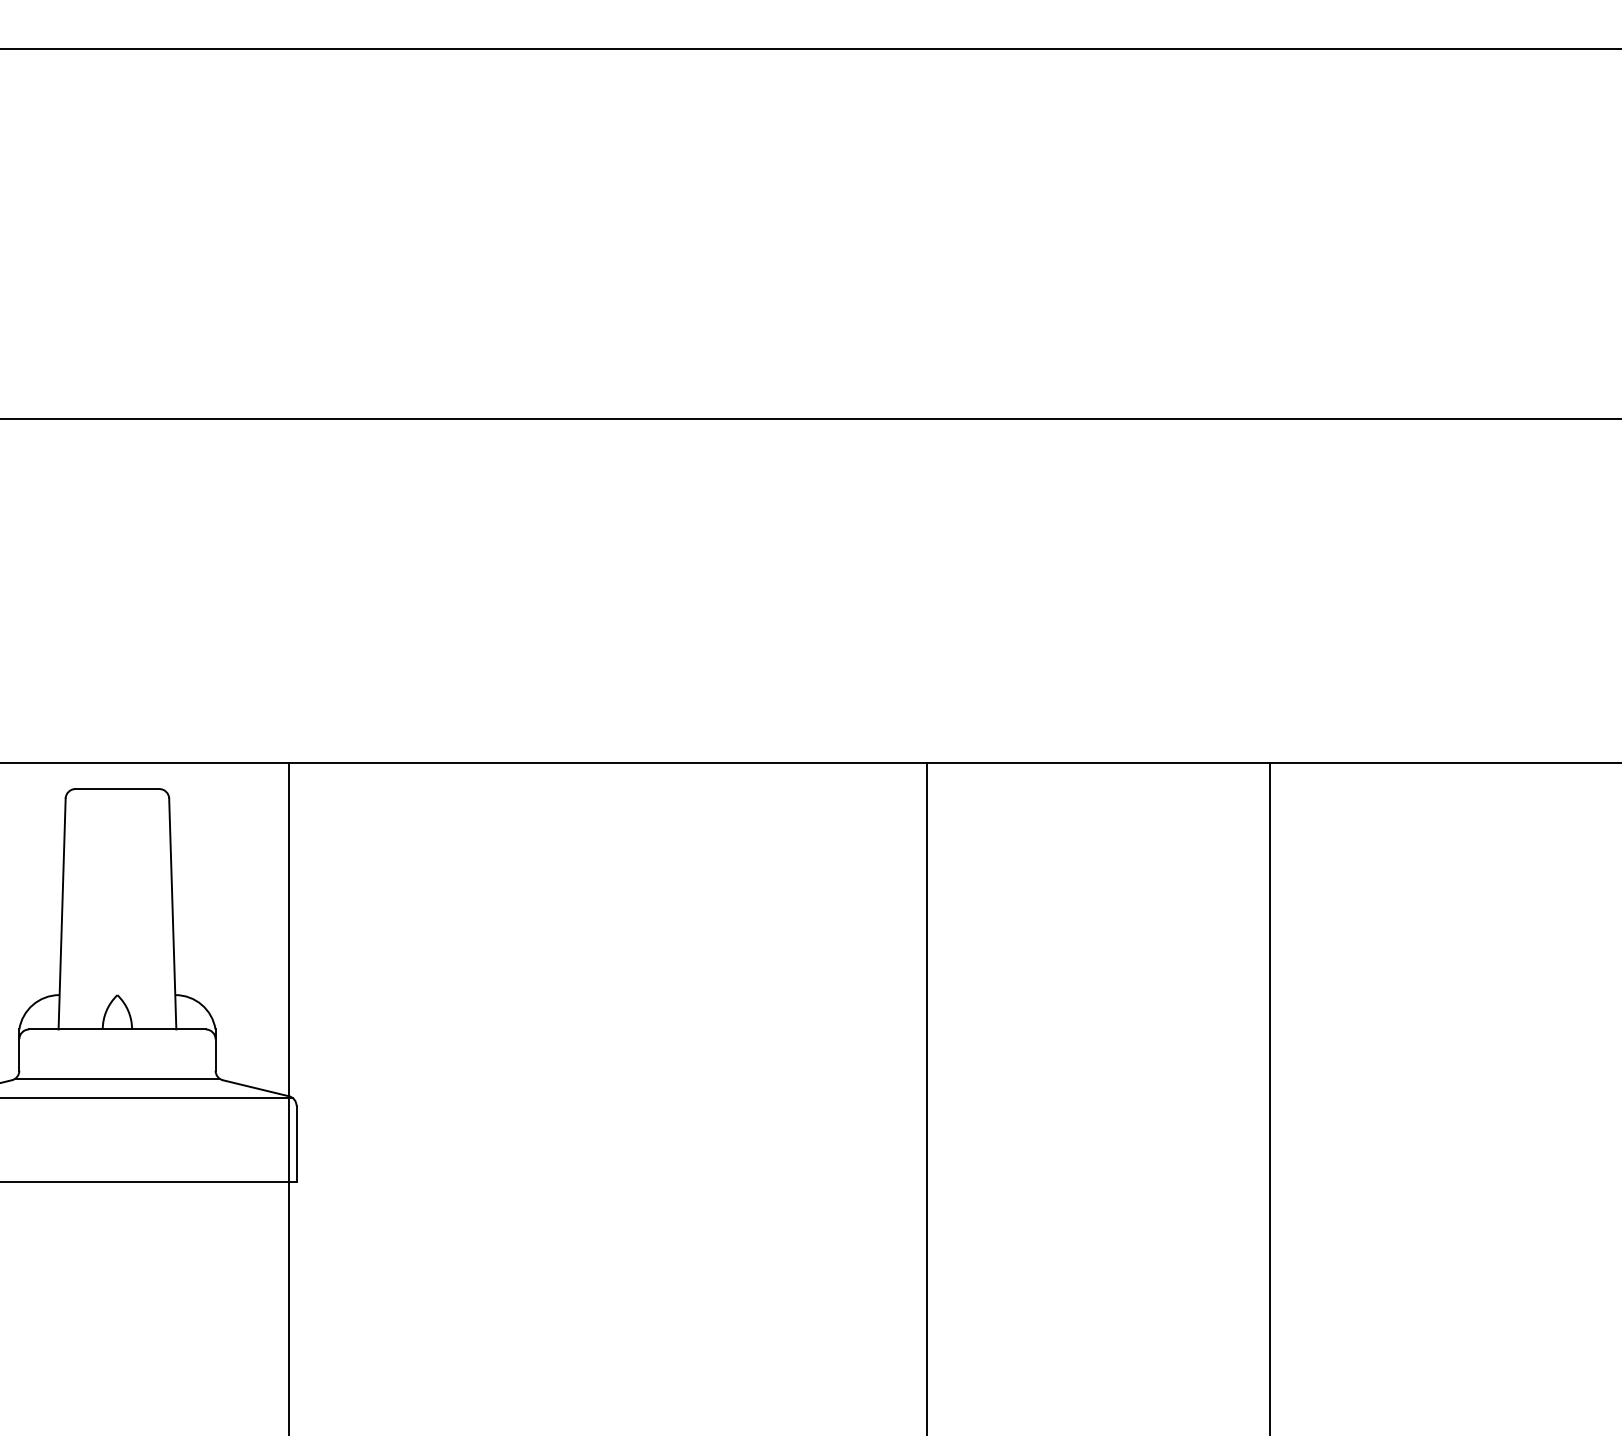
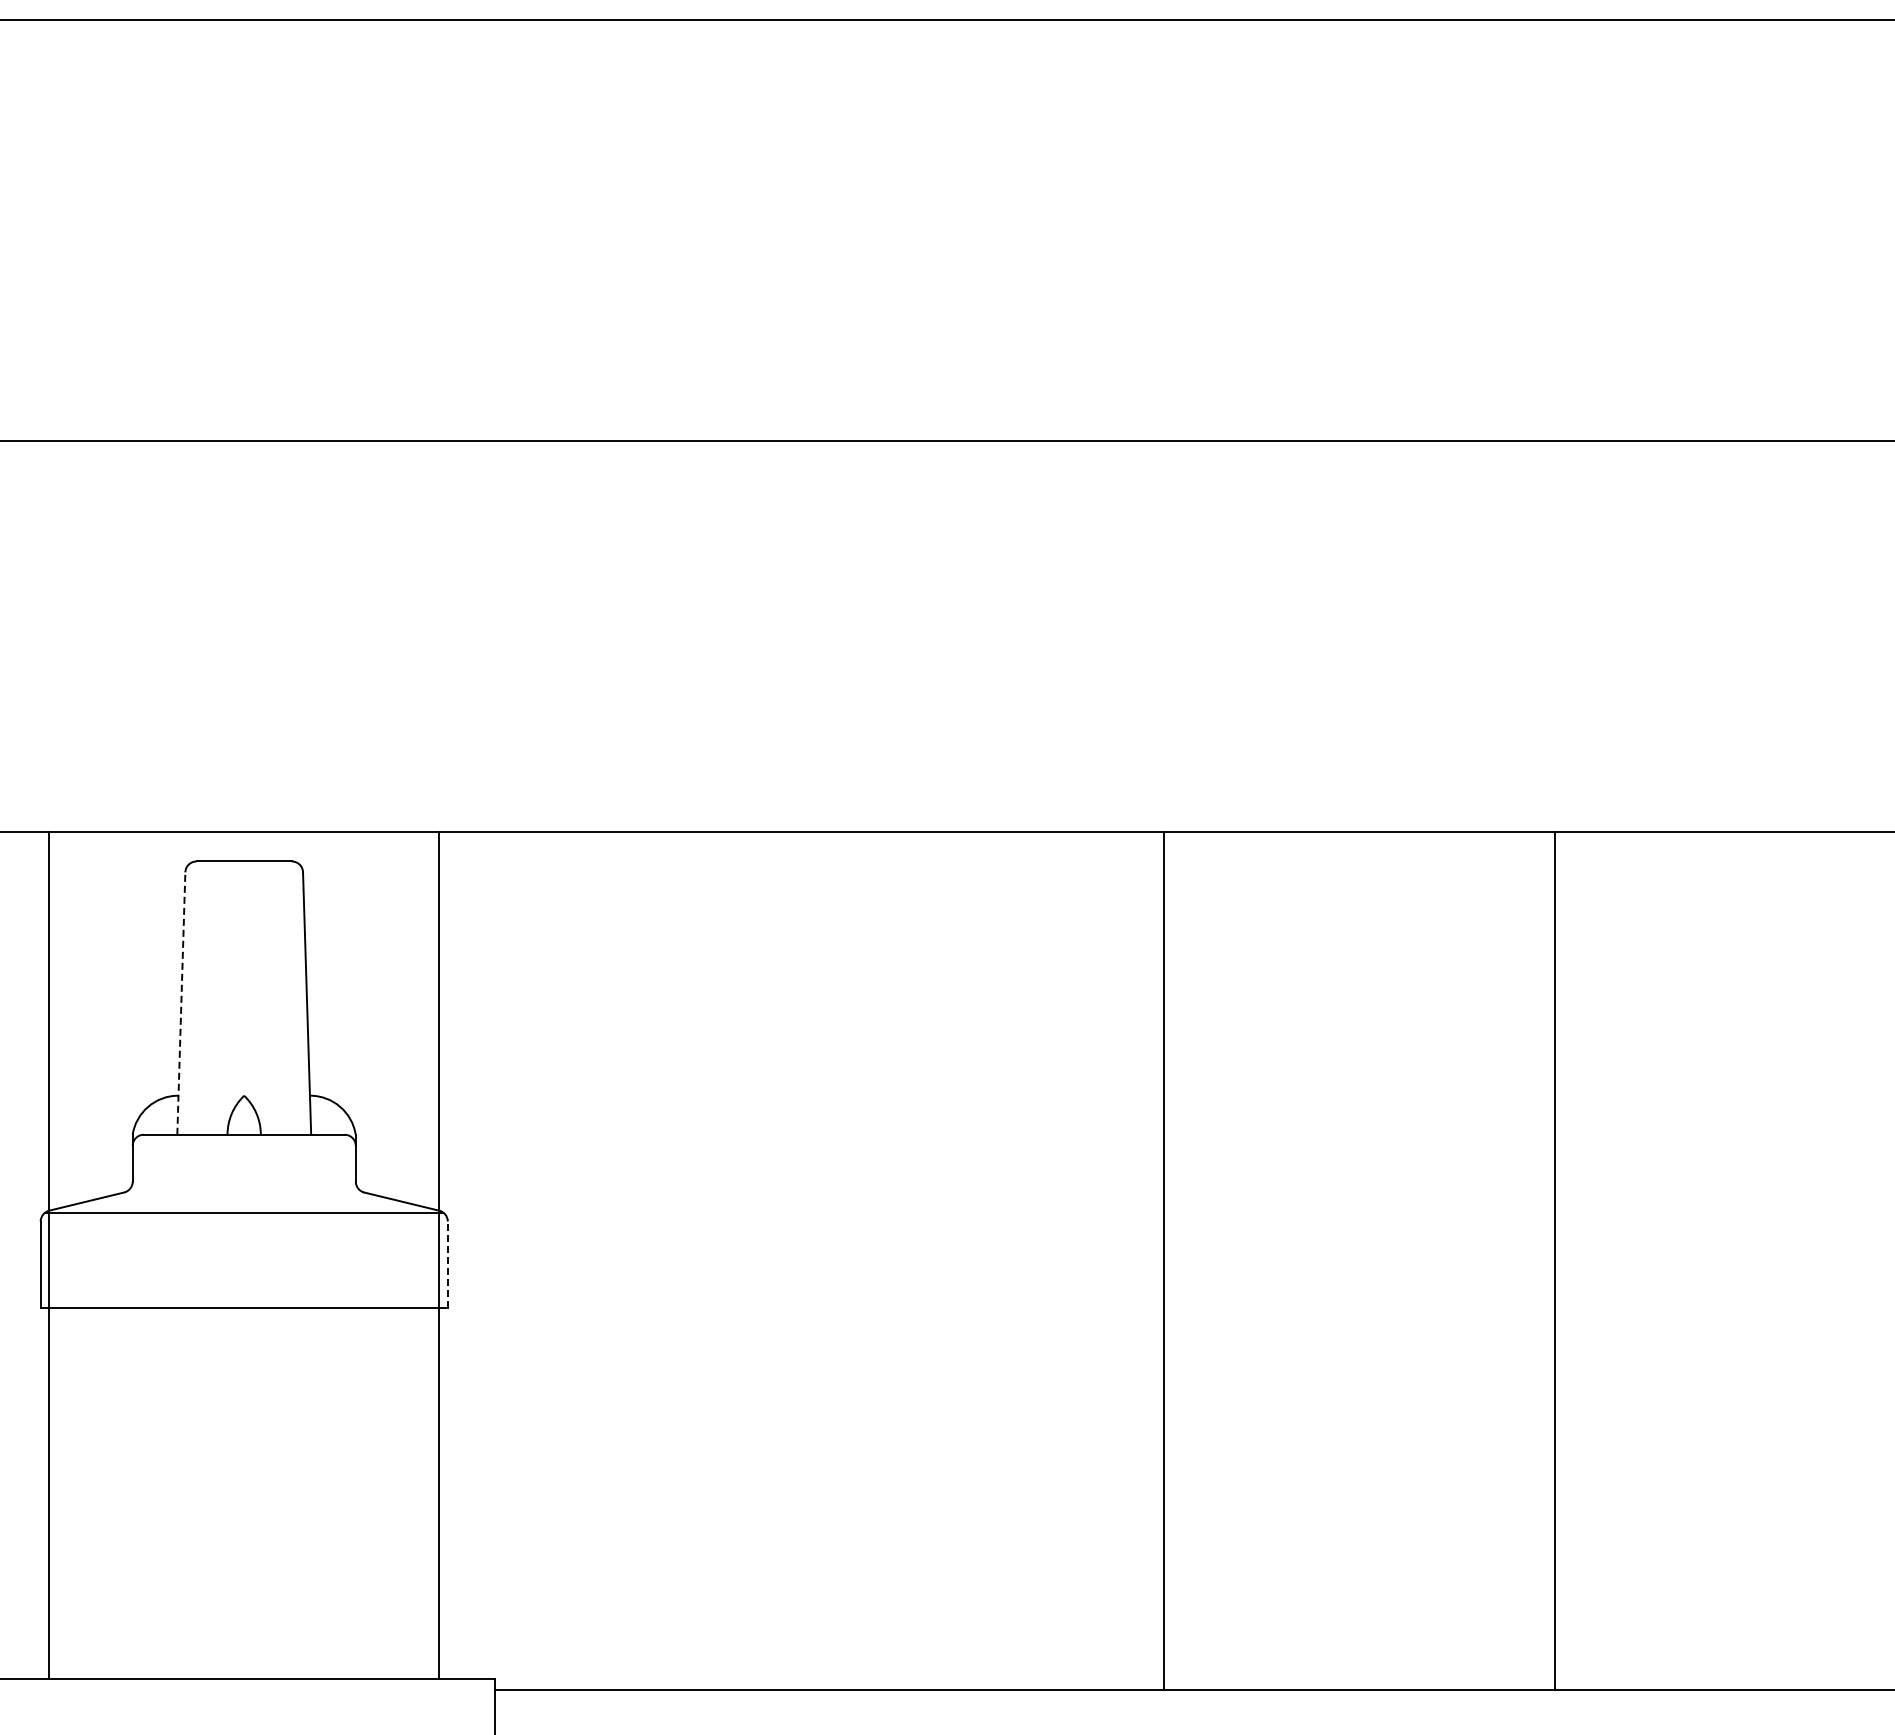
line: (62, 913) -> (181, 1003), solid -> dashed
line: (117, 1078) -> (244, 1190), removed
line: (296, 1143) -> (447, 1264), solid -> dashed

